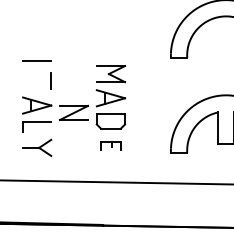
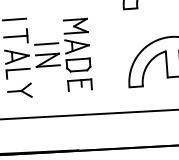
line: (37, 81) -> (16, 36), added
line: (73, 93) -> (46, 44), added
part: (110, 145) -> (79, 84), size x1.43

